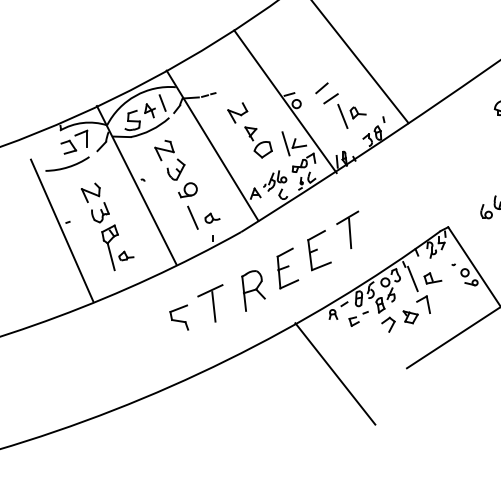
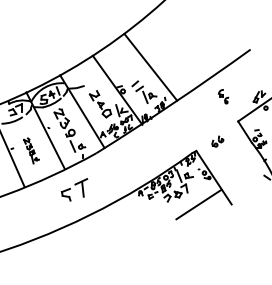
part: (107, 226) -> (31, 150), size x0.6
part: (299, 261) -> (124, 167), removed
line: (334, 372) -> (141, 221), removed

